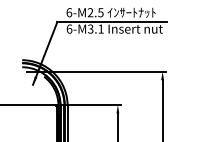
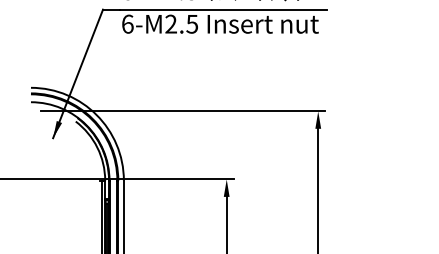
text: (95, 28) -> (180, 22), 6-M3.1 -> 6-M2.5

